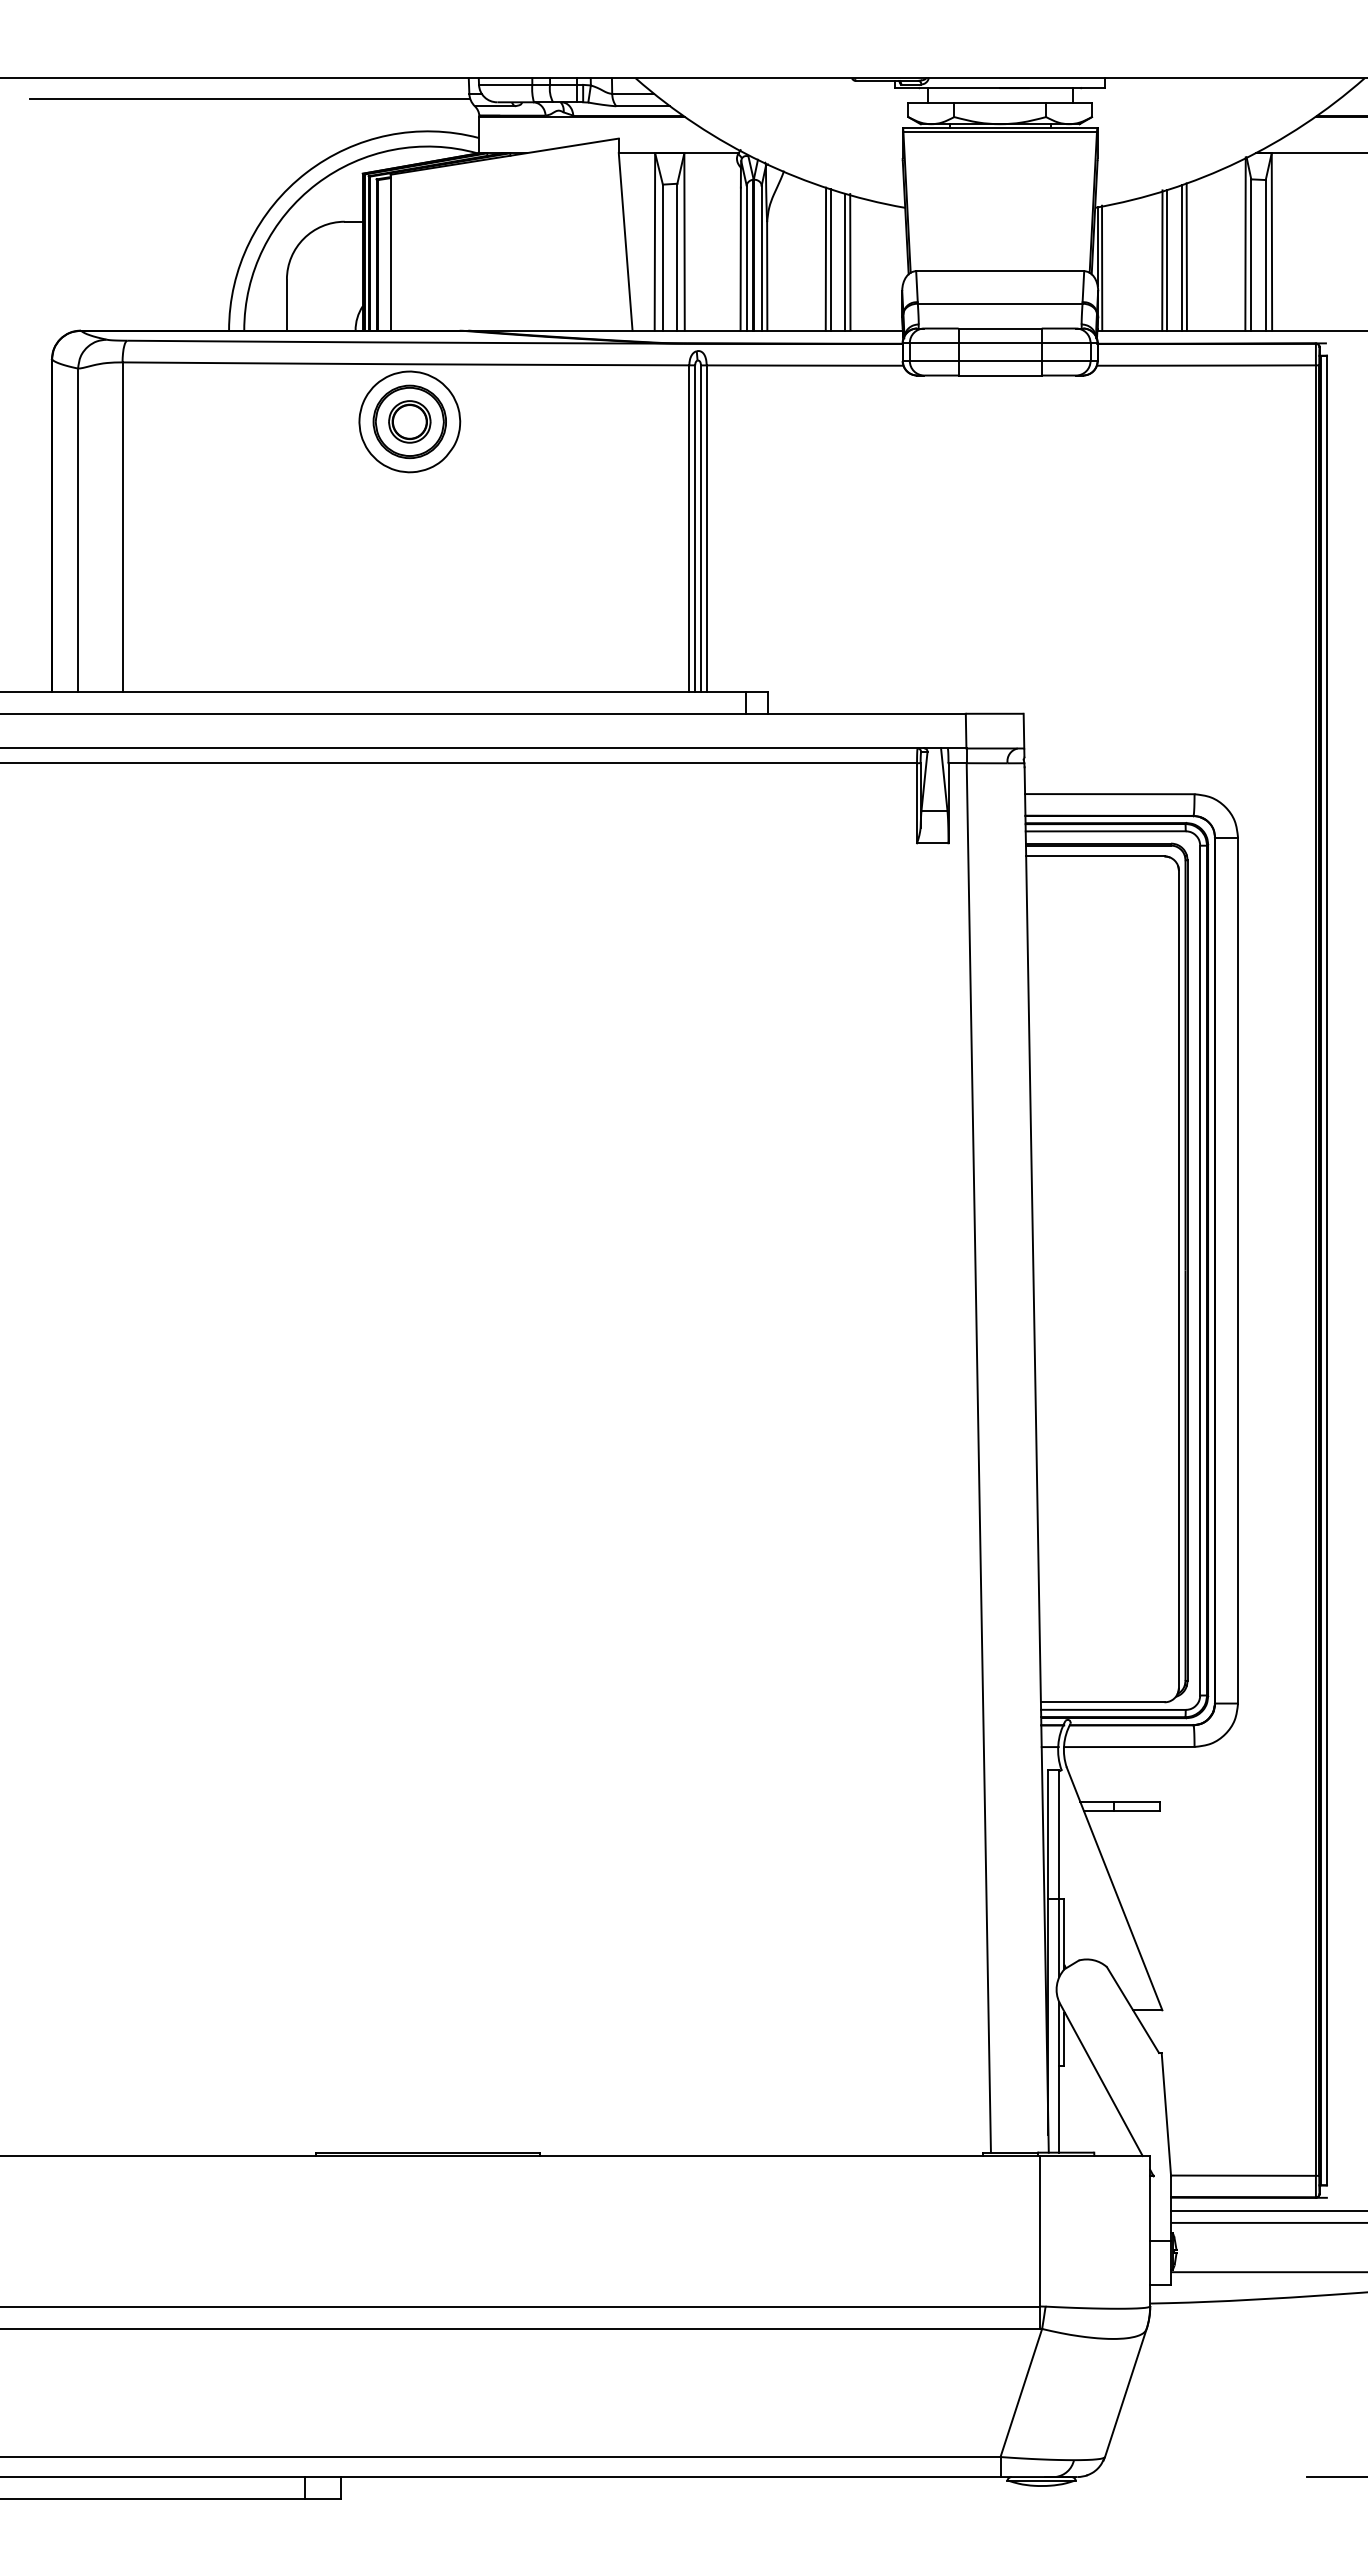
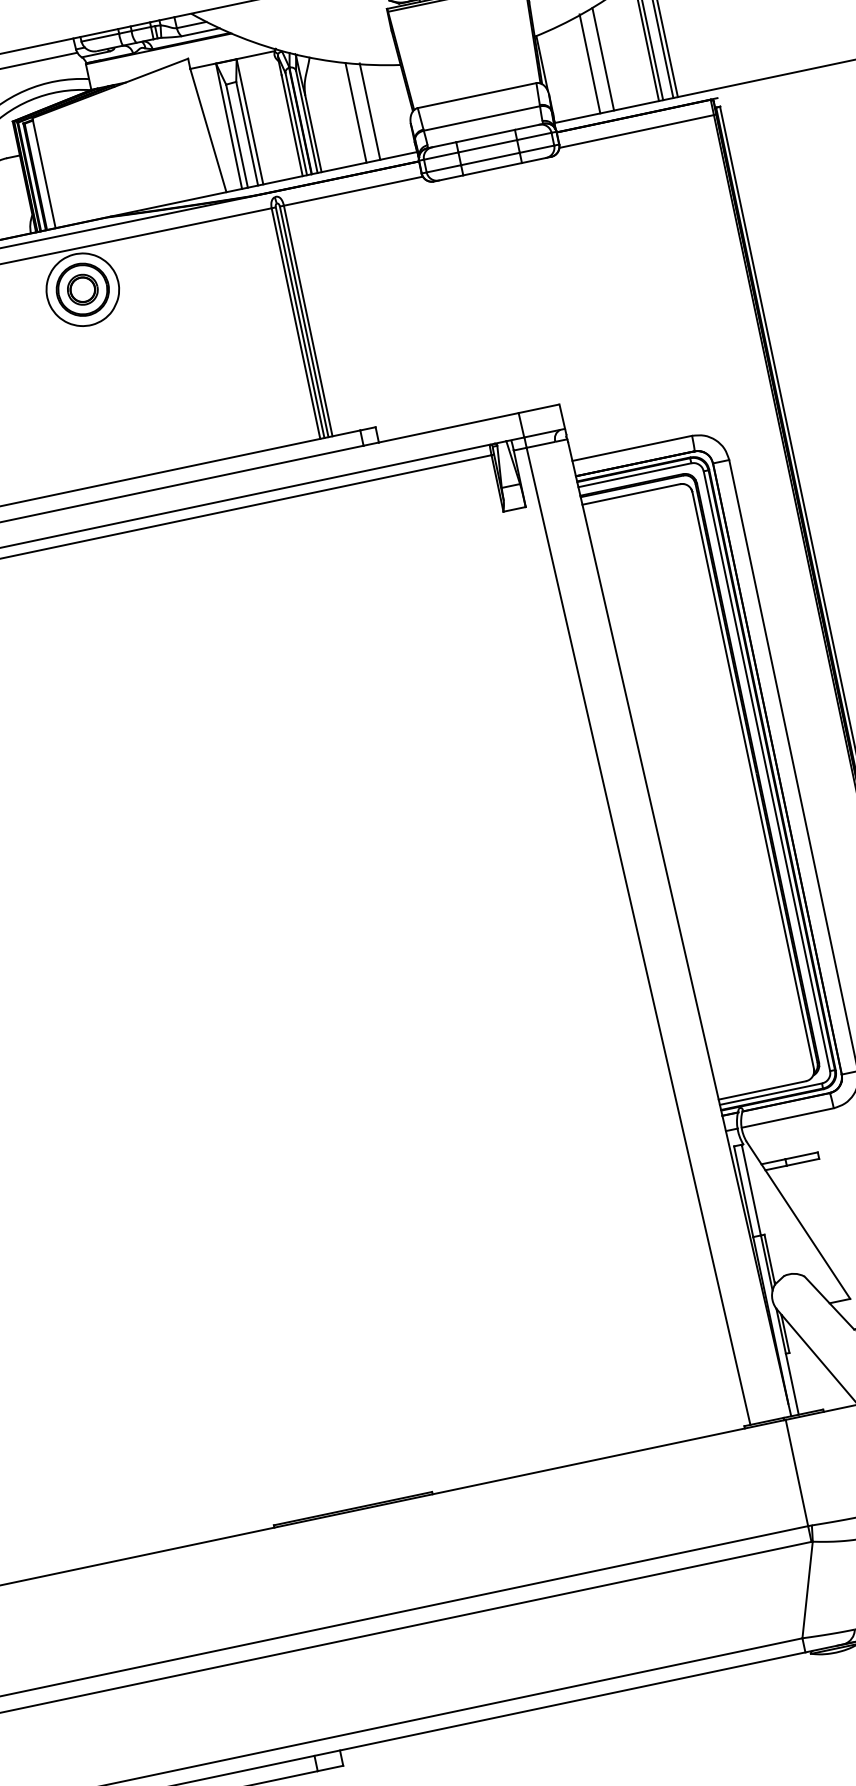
line: (1186, 256) -> (606, 57), removed
line: (825, 258) -> (351, 112), removed
line: (1167, 260) -> (593, 63), removed
line: (845, 261) -> (366, 111), removed
line: (1102, 267) -> (548, 77), removed

